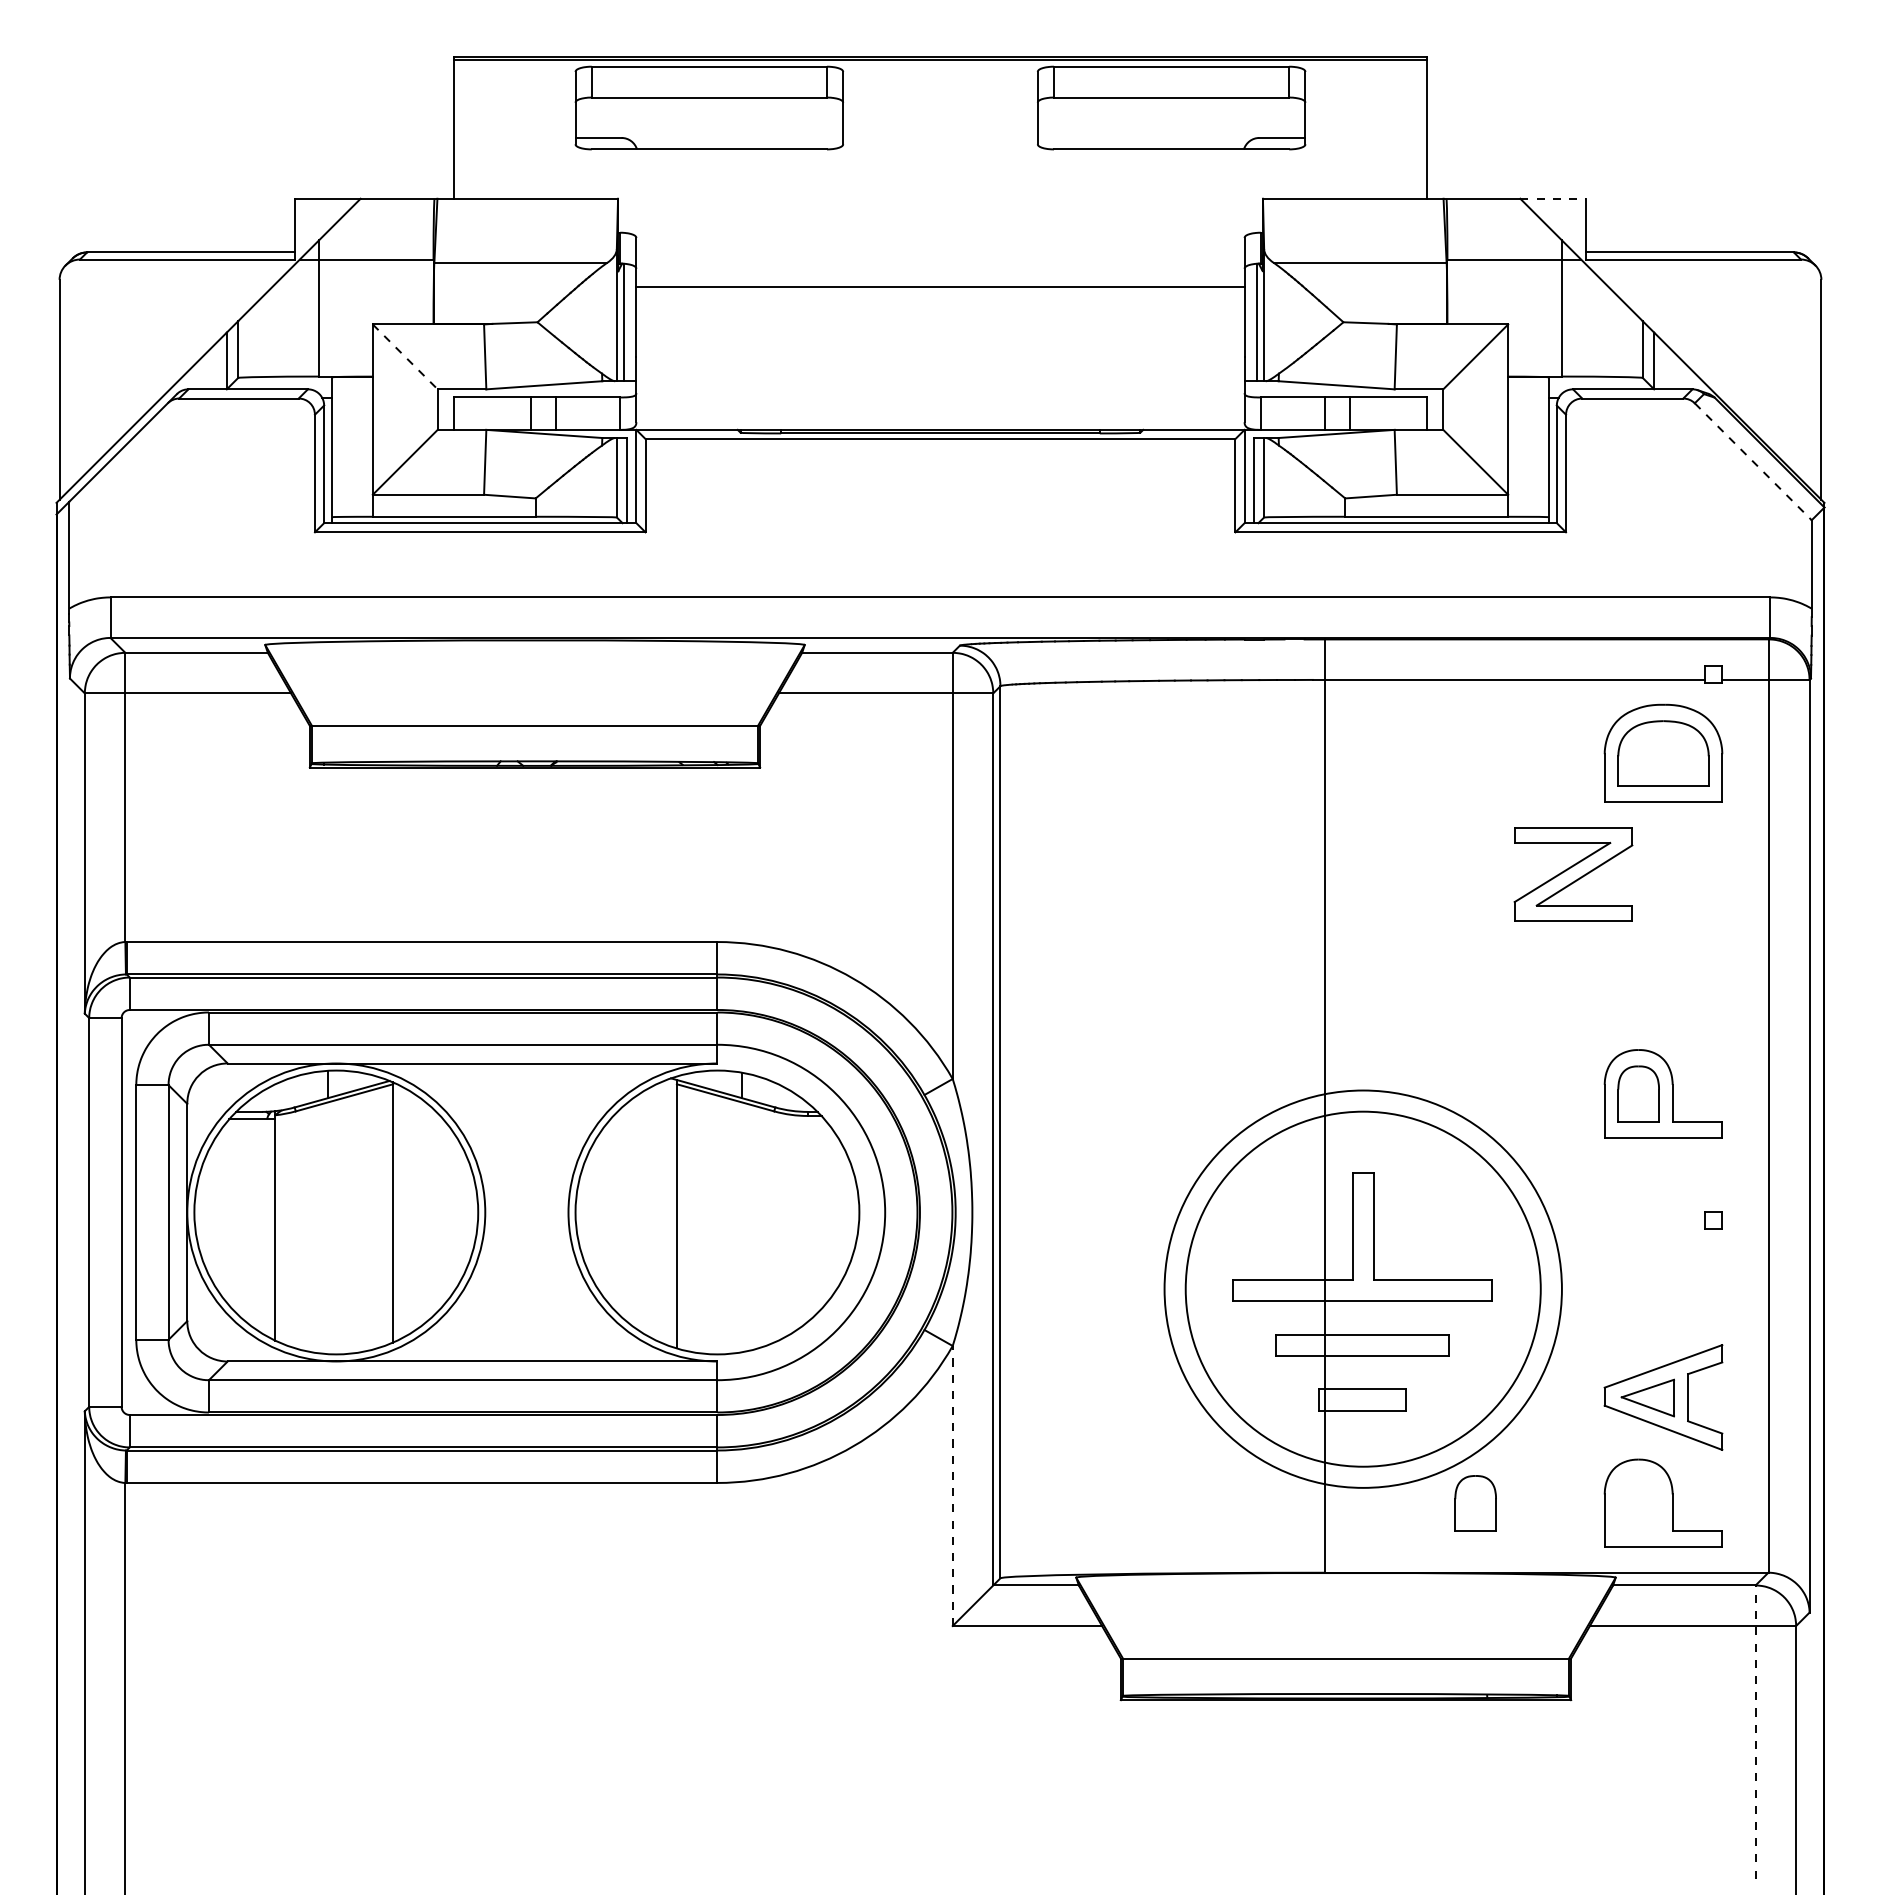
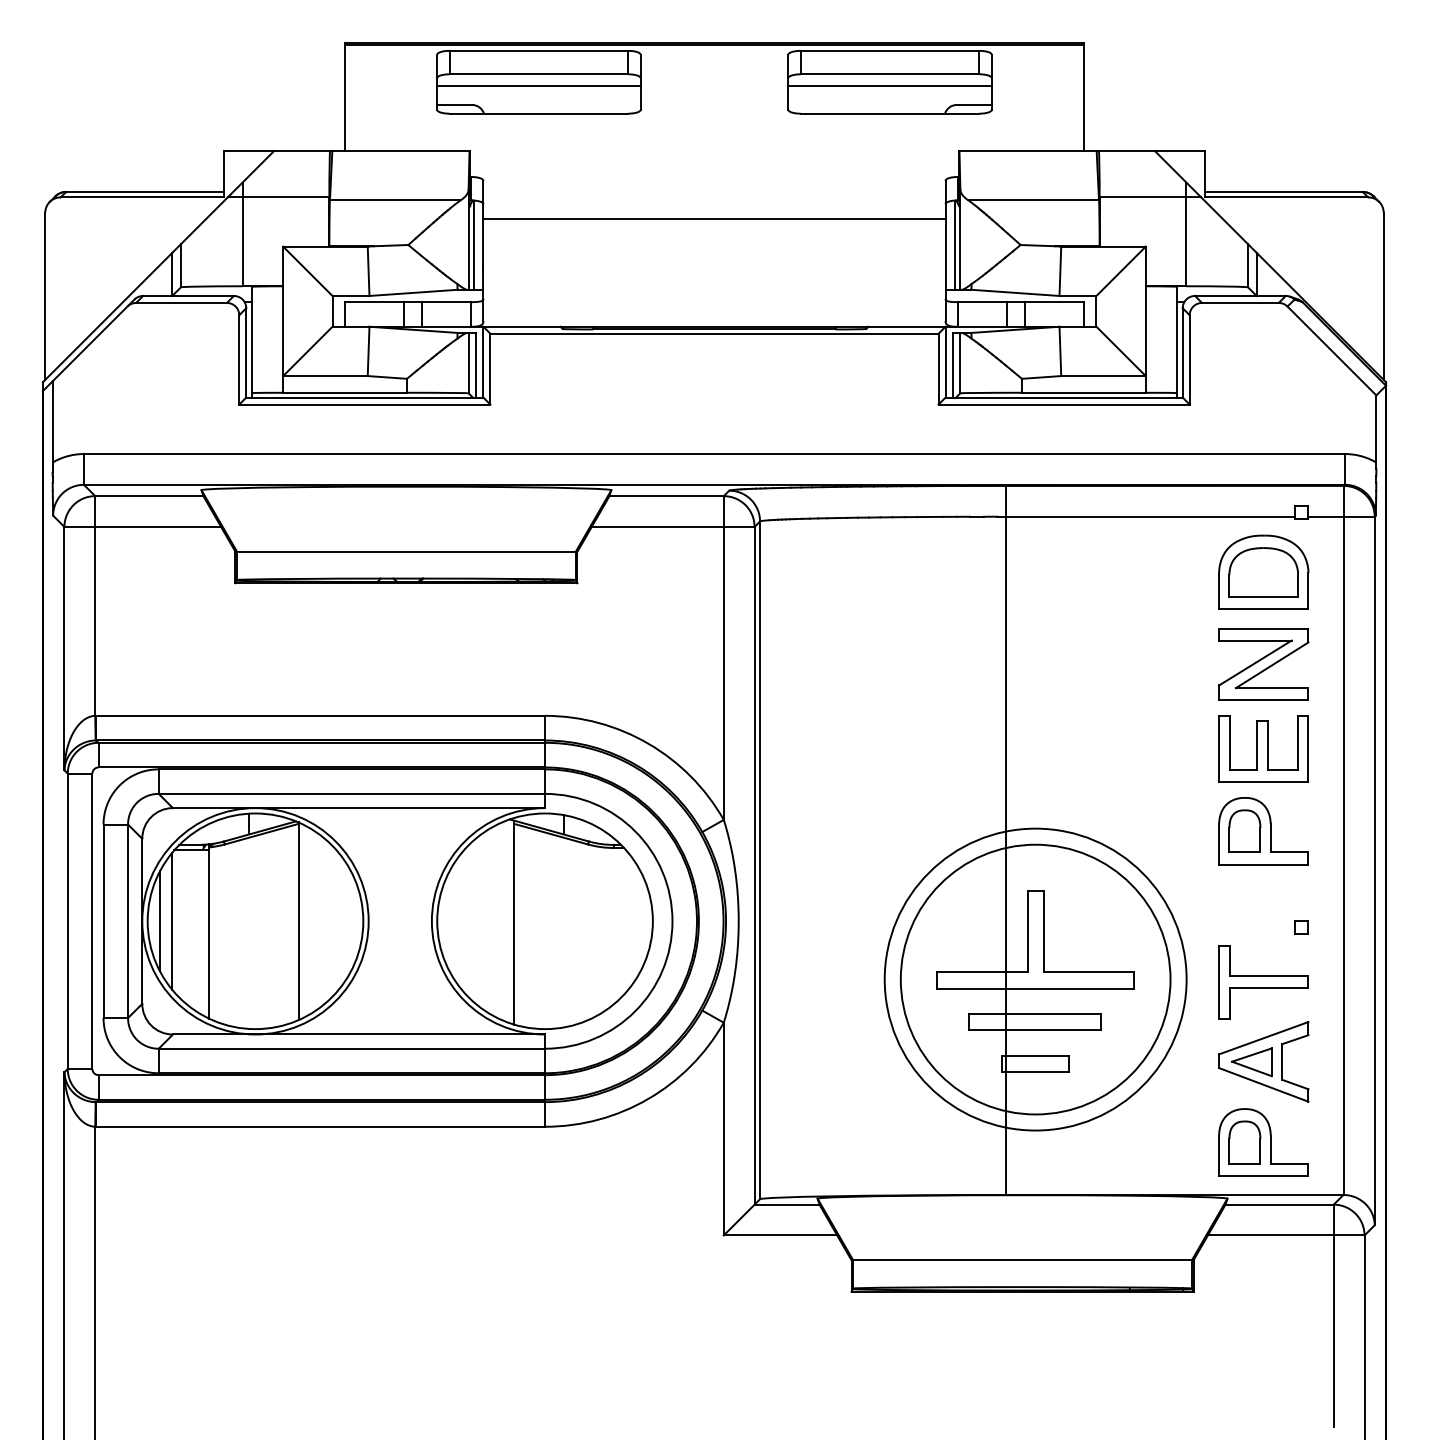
line: (709, 113) -> (539, 86), added
line: (1171, 113) -> (889, 86), added
line: (1553, 198) -> (1180, 150), dashed -> solid
line: (405, 356) -> (308, 271), dashed -> solid
line: (1753, 461) -> (1332, 350), dashed -> solid
part: (1573, 874) -> (1263, 664), moved
part: (1663, 985) -> (1263, 748), added
line: (210, 1212) -> (159, 921), added
line: (226, 1212) -> (172, 921), added
part: (1663, 1292) -> (1263, 982), added
line: (952, 1485) -> (723, 1128), dashed -> solid
part: (1475, 1503) -> (1244, 1142), moved
line: (1755, 1732) -> (1333, 1316), dashed -> solid

